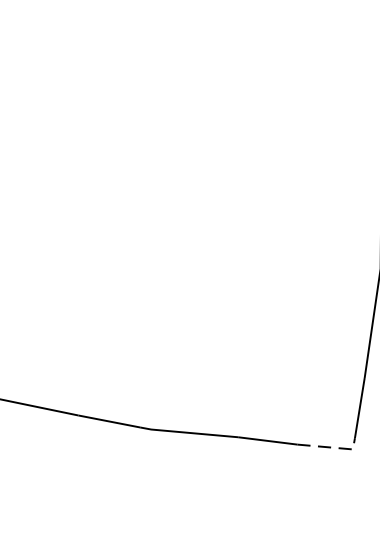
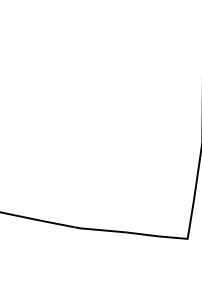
line: (332, 446) -> (176, 237), dashed -> solid

